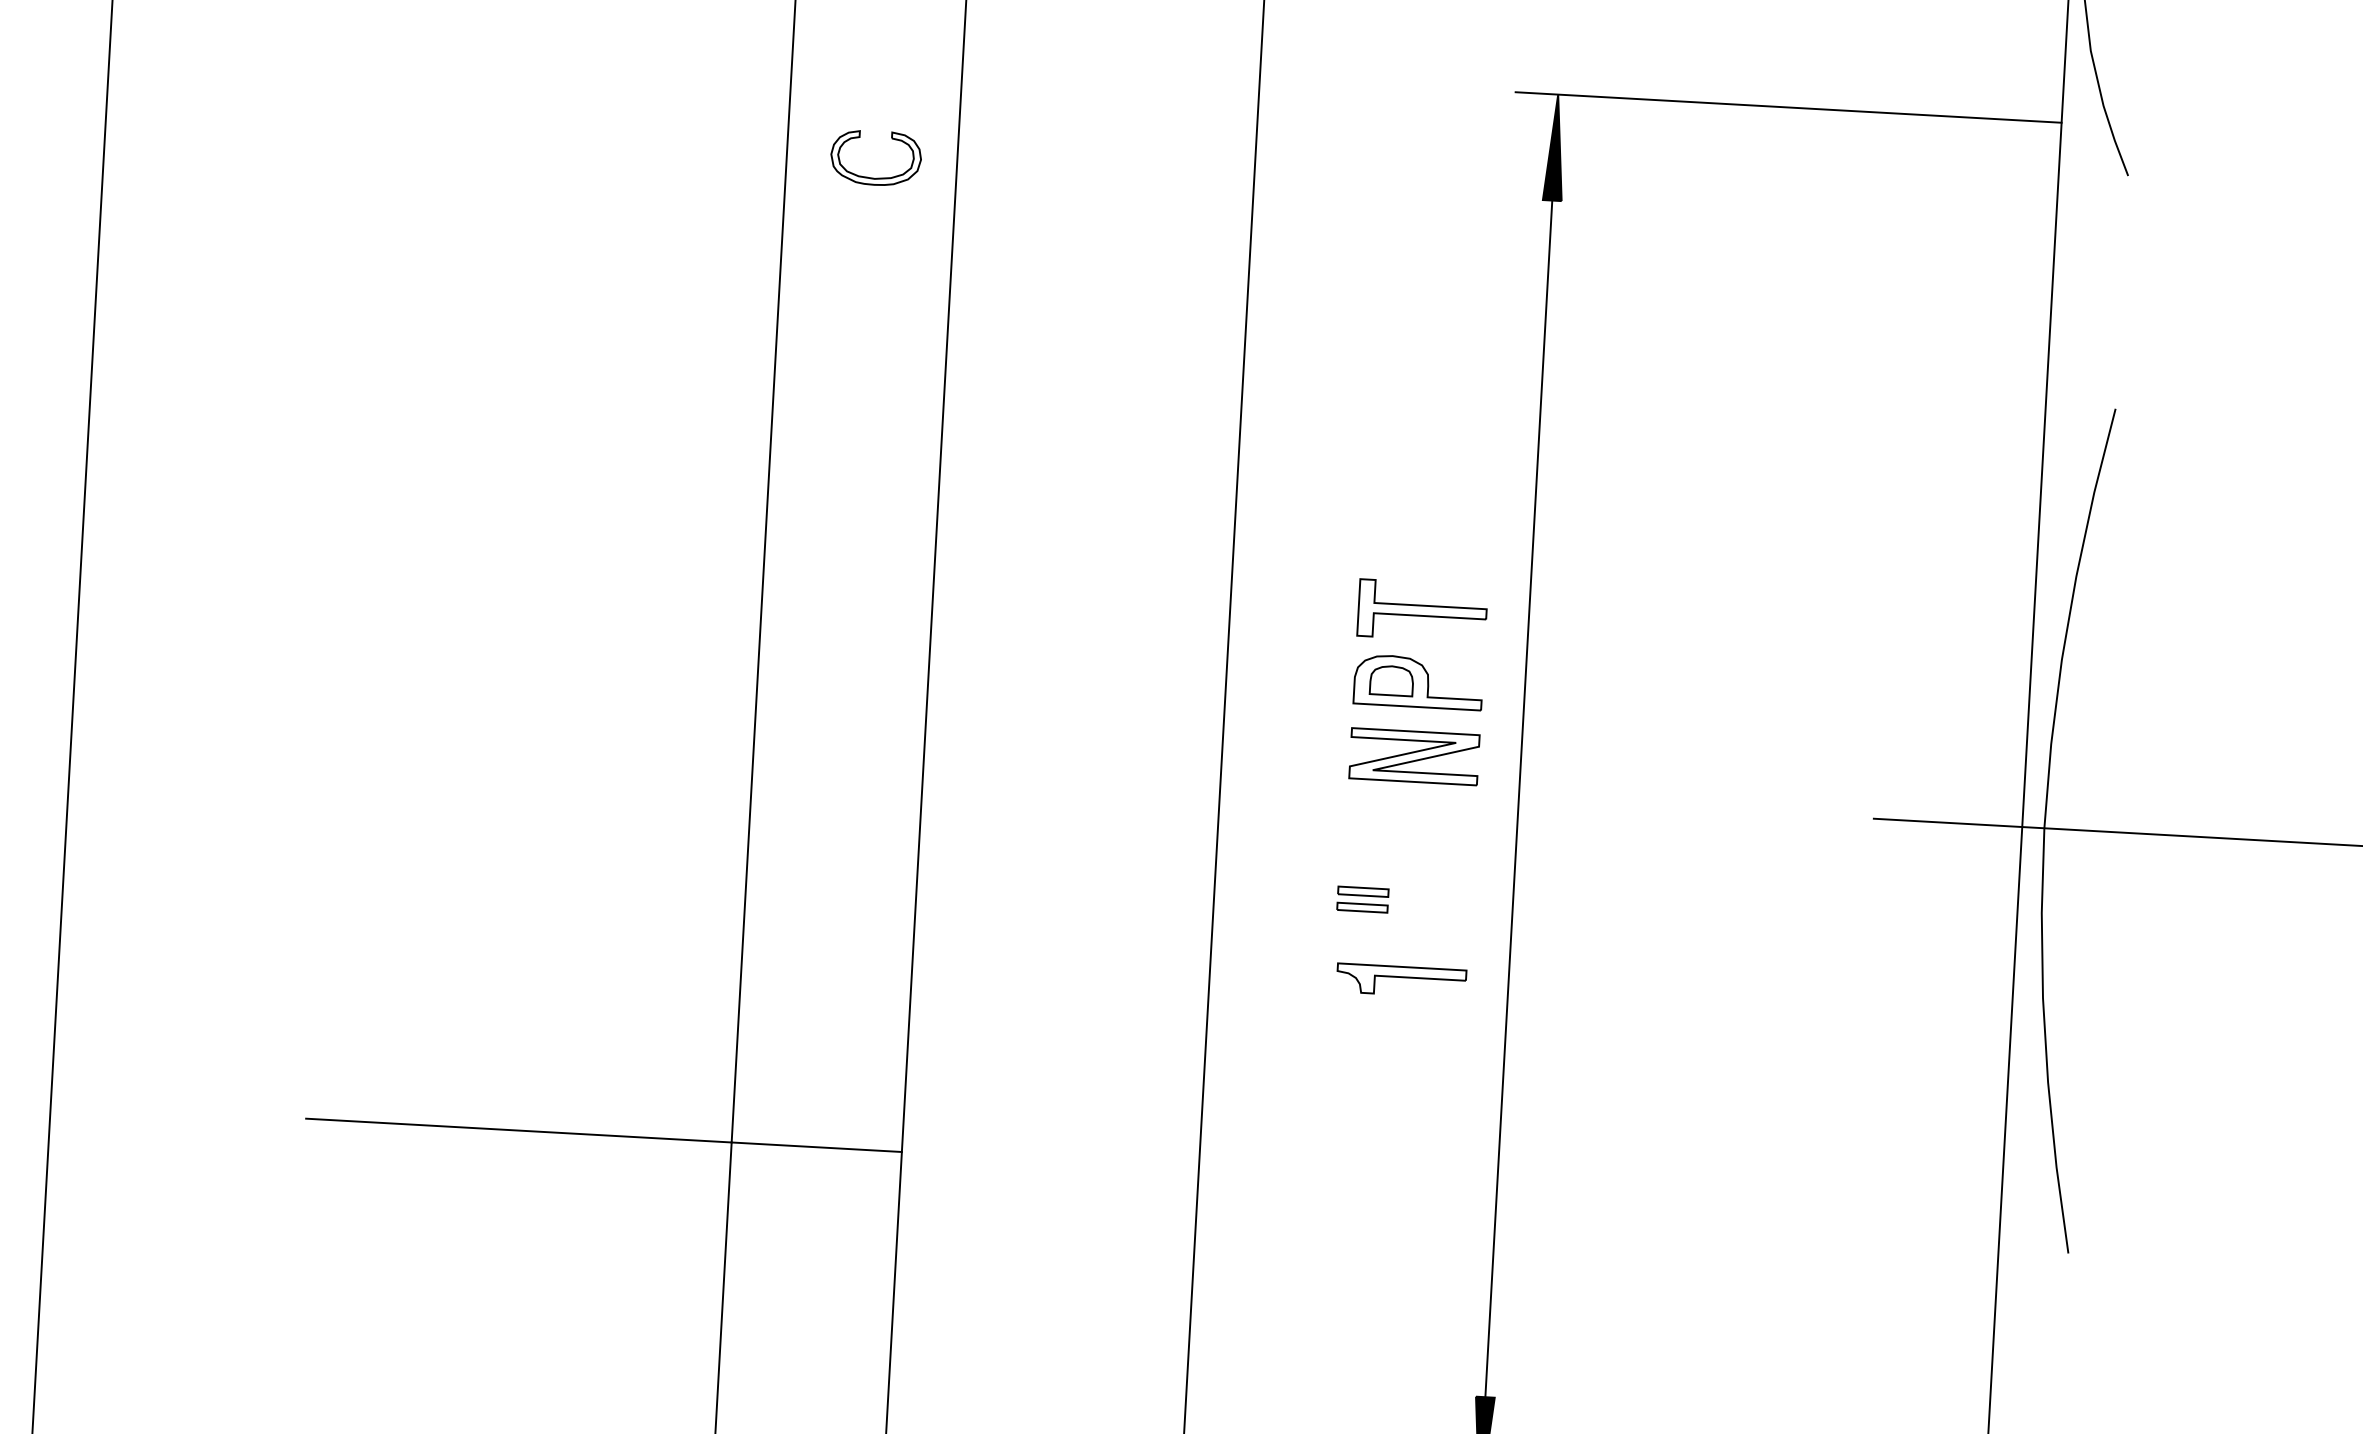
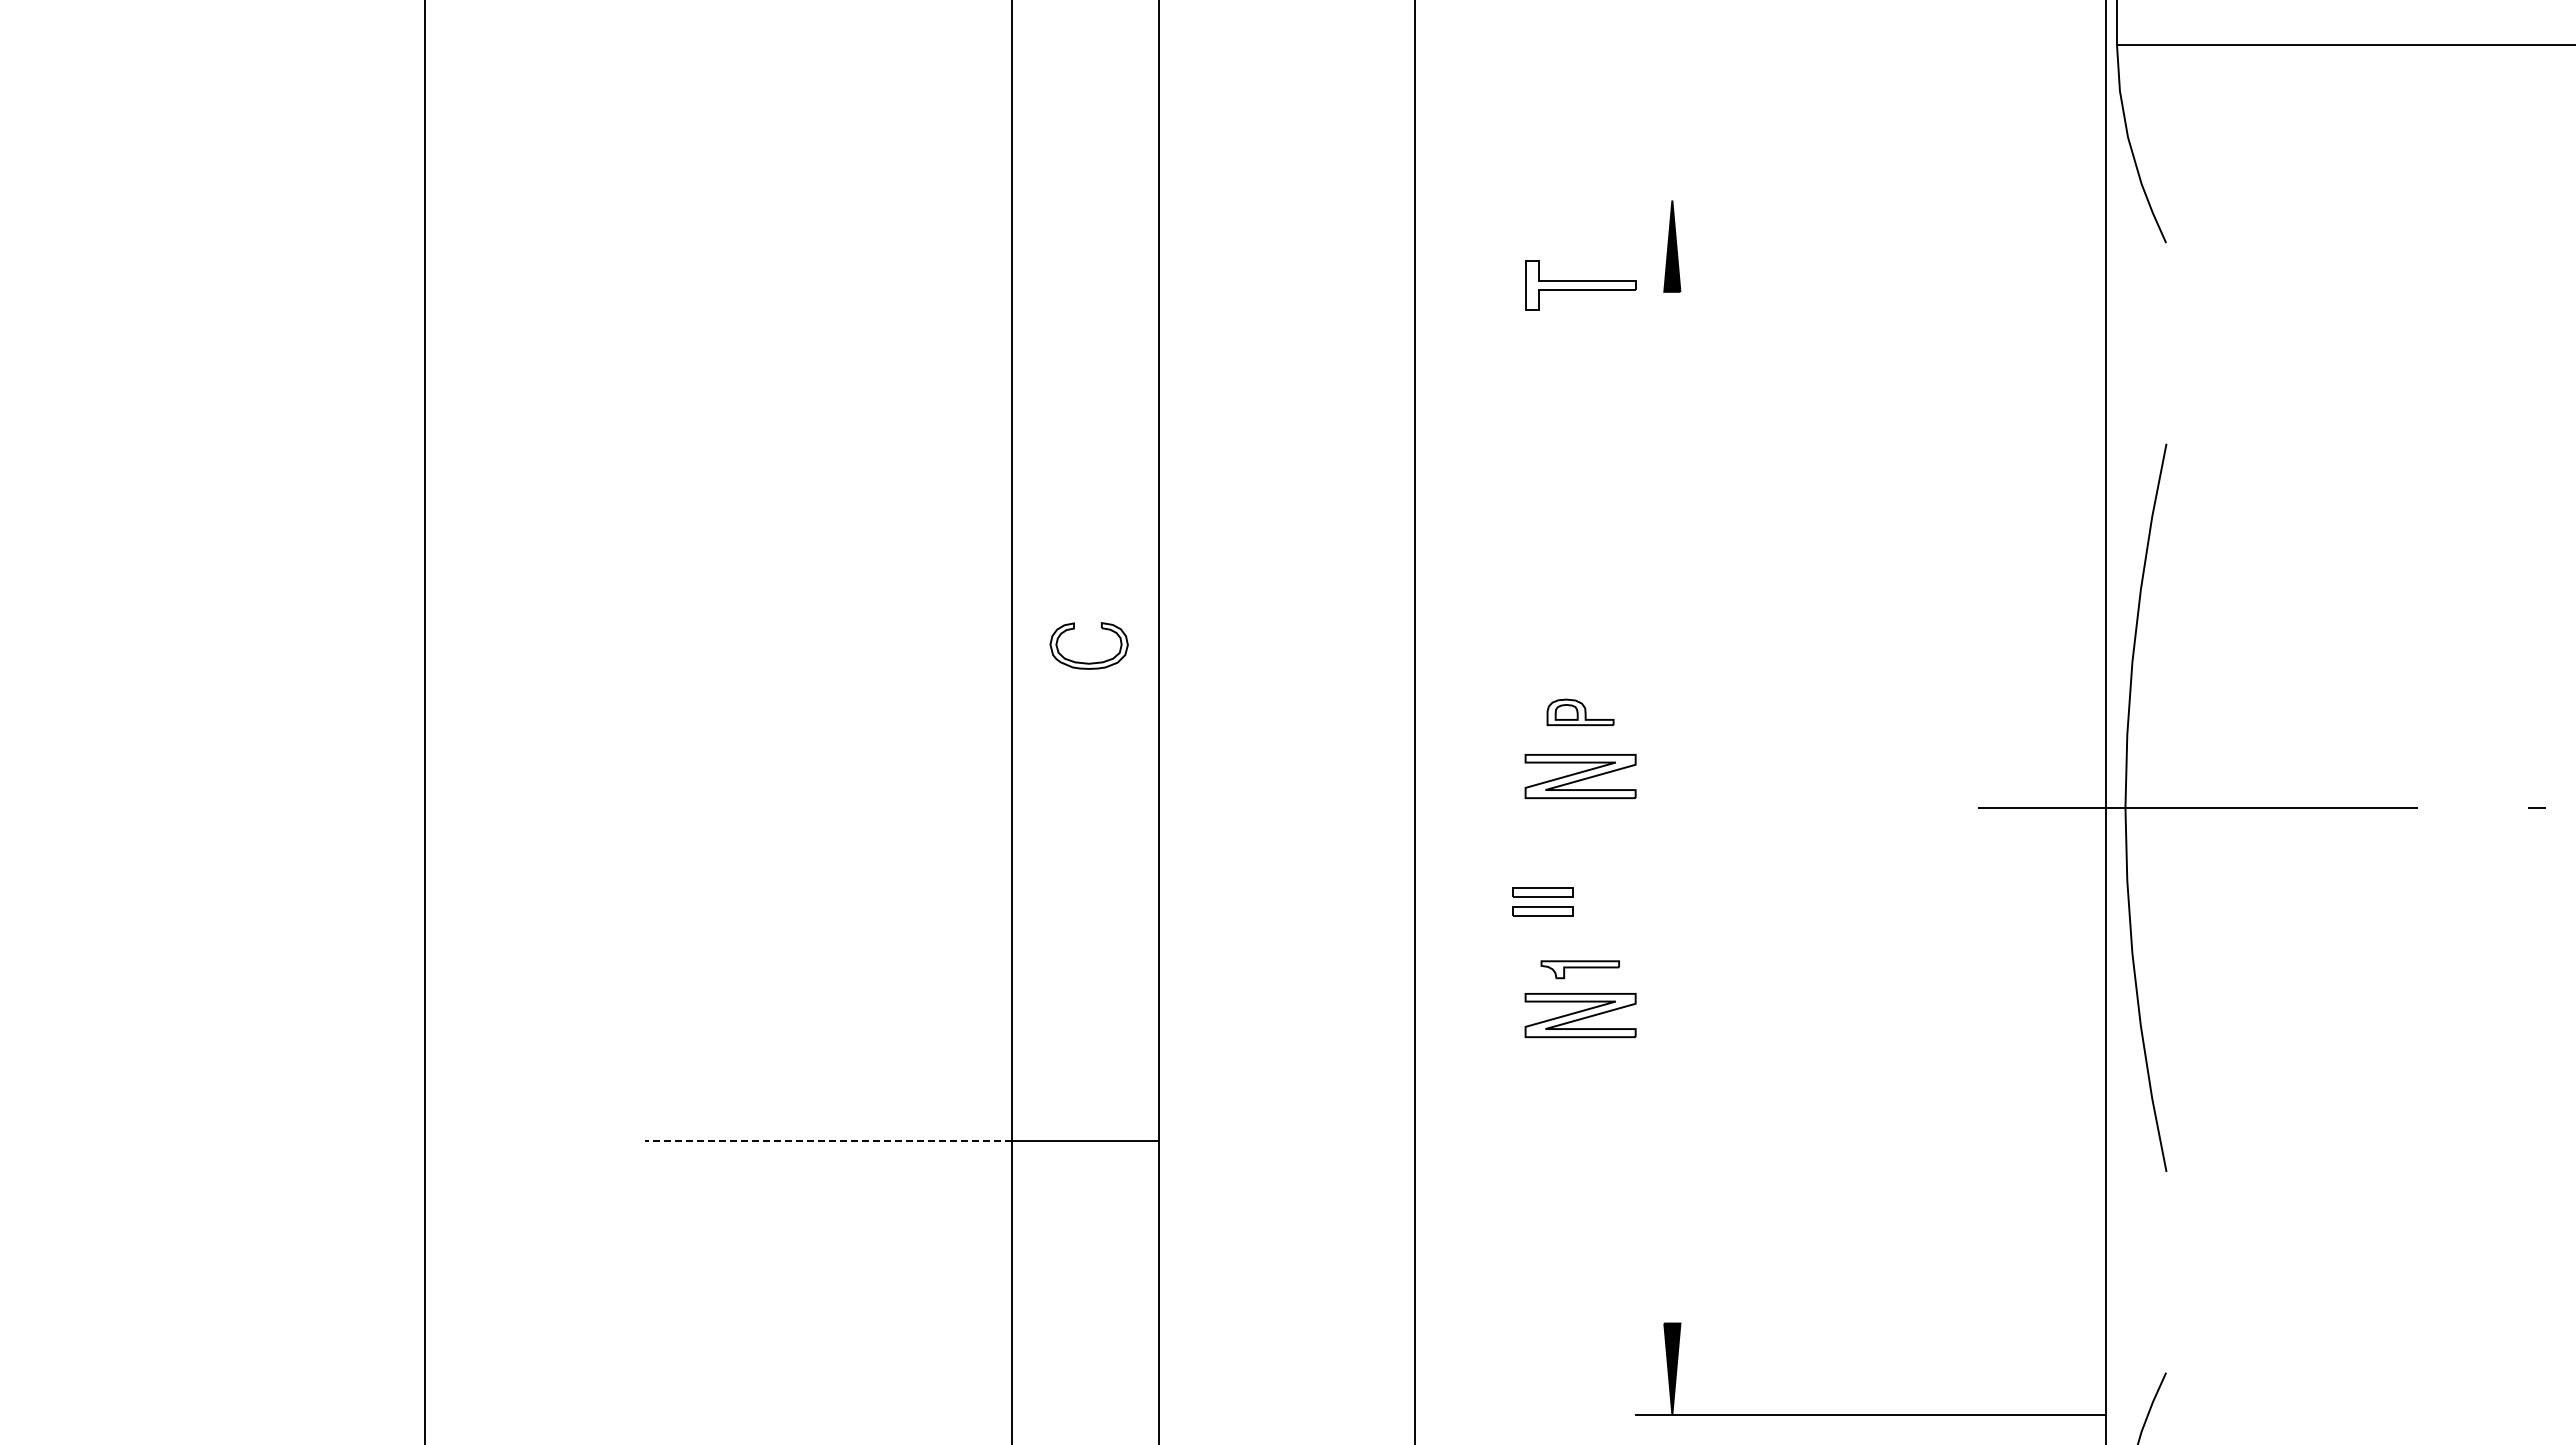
line: (1788, 107) -> (1870, 200), removed
part: (874, 177) -> (1088, 662), moved
part: (1422, 610) -> (1580, 285), moved
part: (1418, 682) -> (1580, 712), size x0.6
line: (1519, 798) -> (1672, 807), removed
part: (1363, 899) -> (1543, 901), size x1.4
part: (1401, 980) -> (1580, 969), size x0.7
part: (1398, 1033) -> (1580, 1015), added
line: (518, 1130) -> (828, 1140), solid -> dashed

